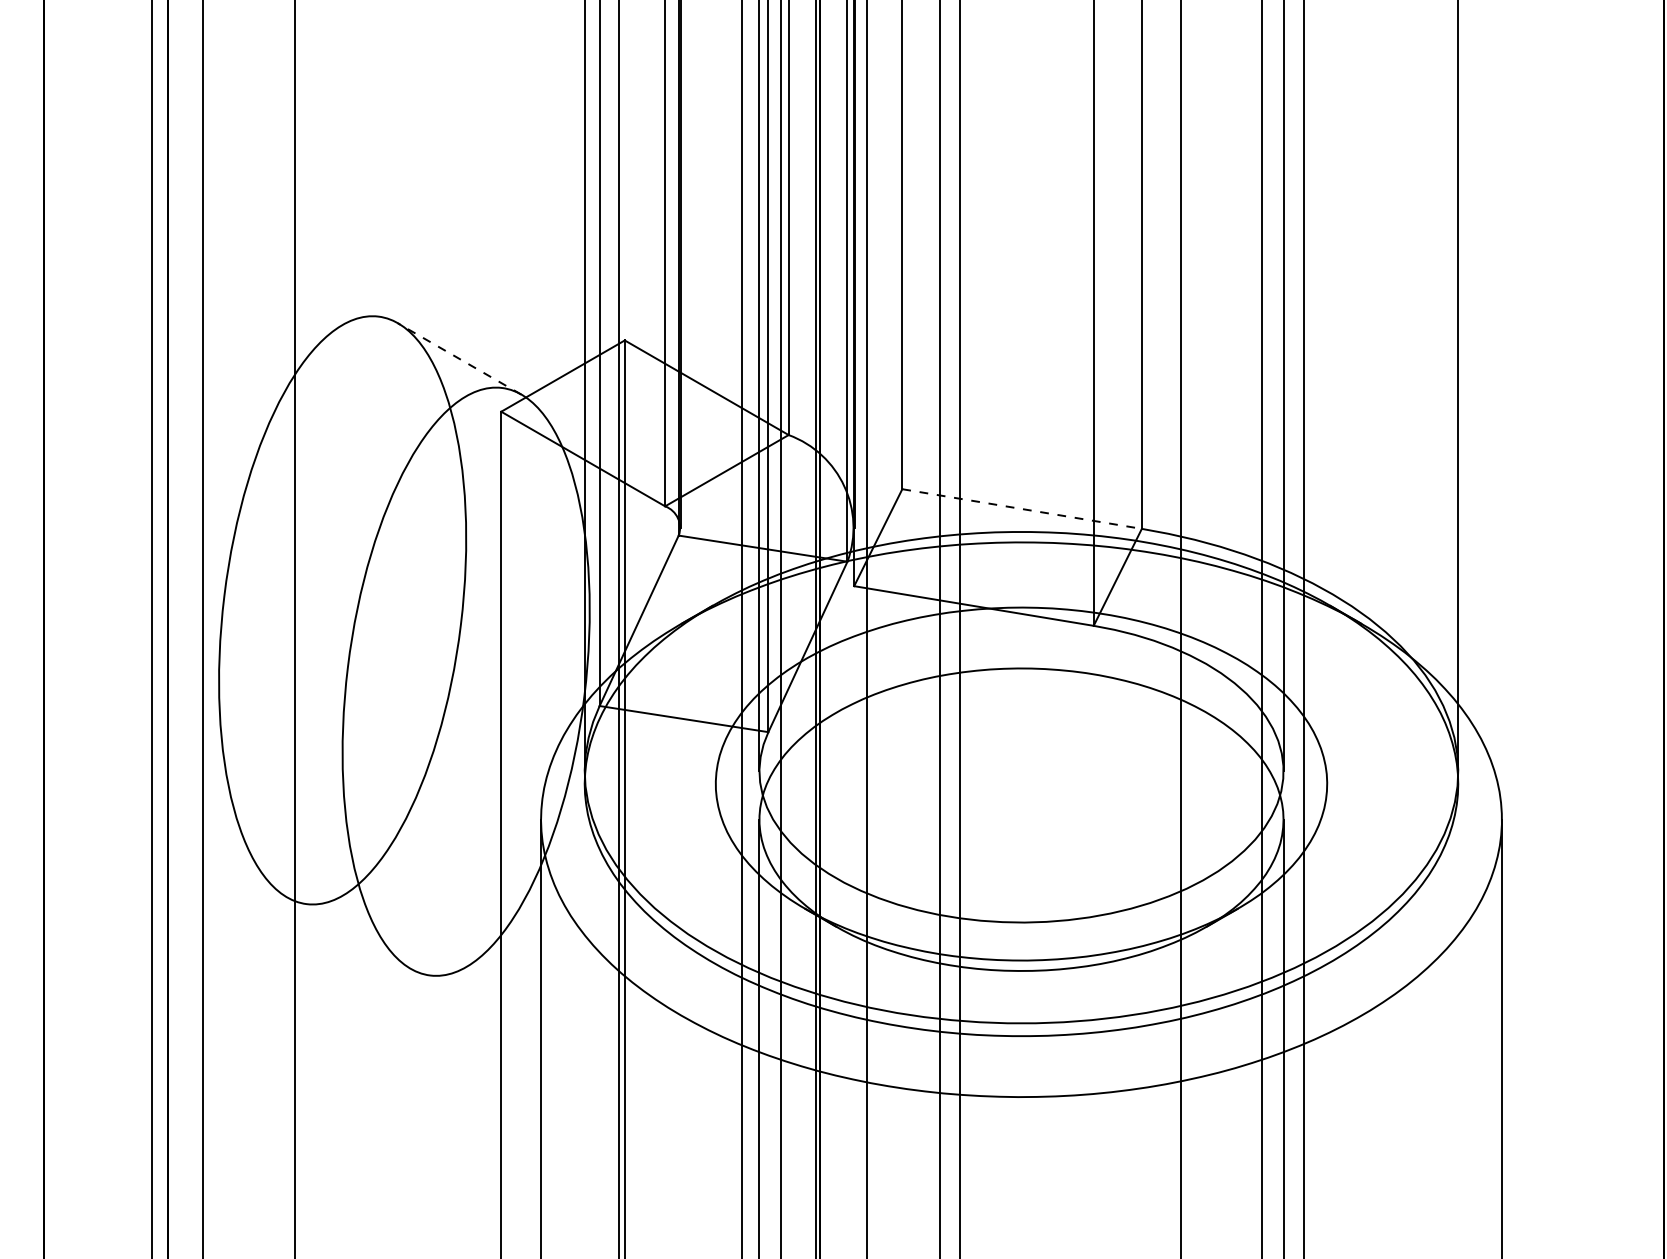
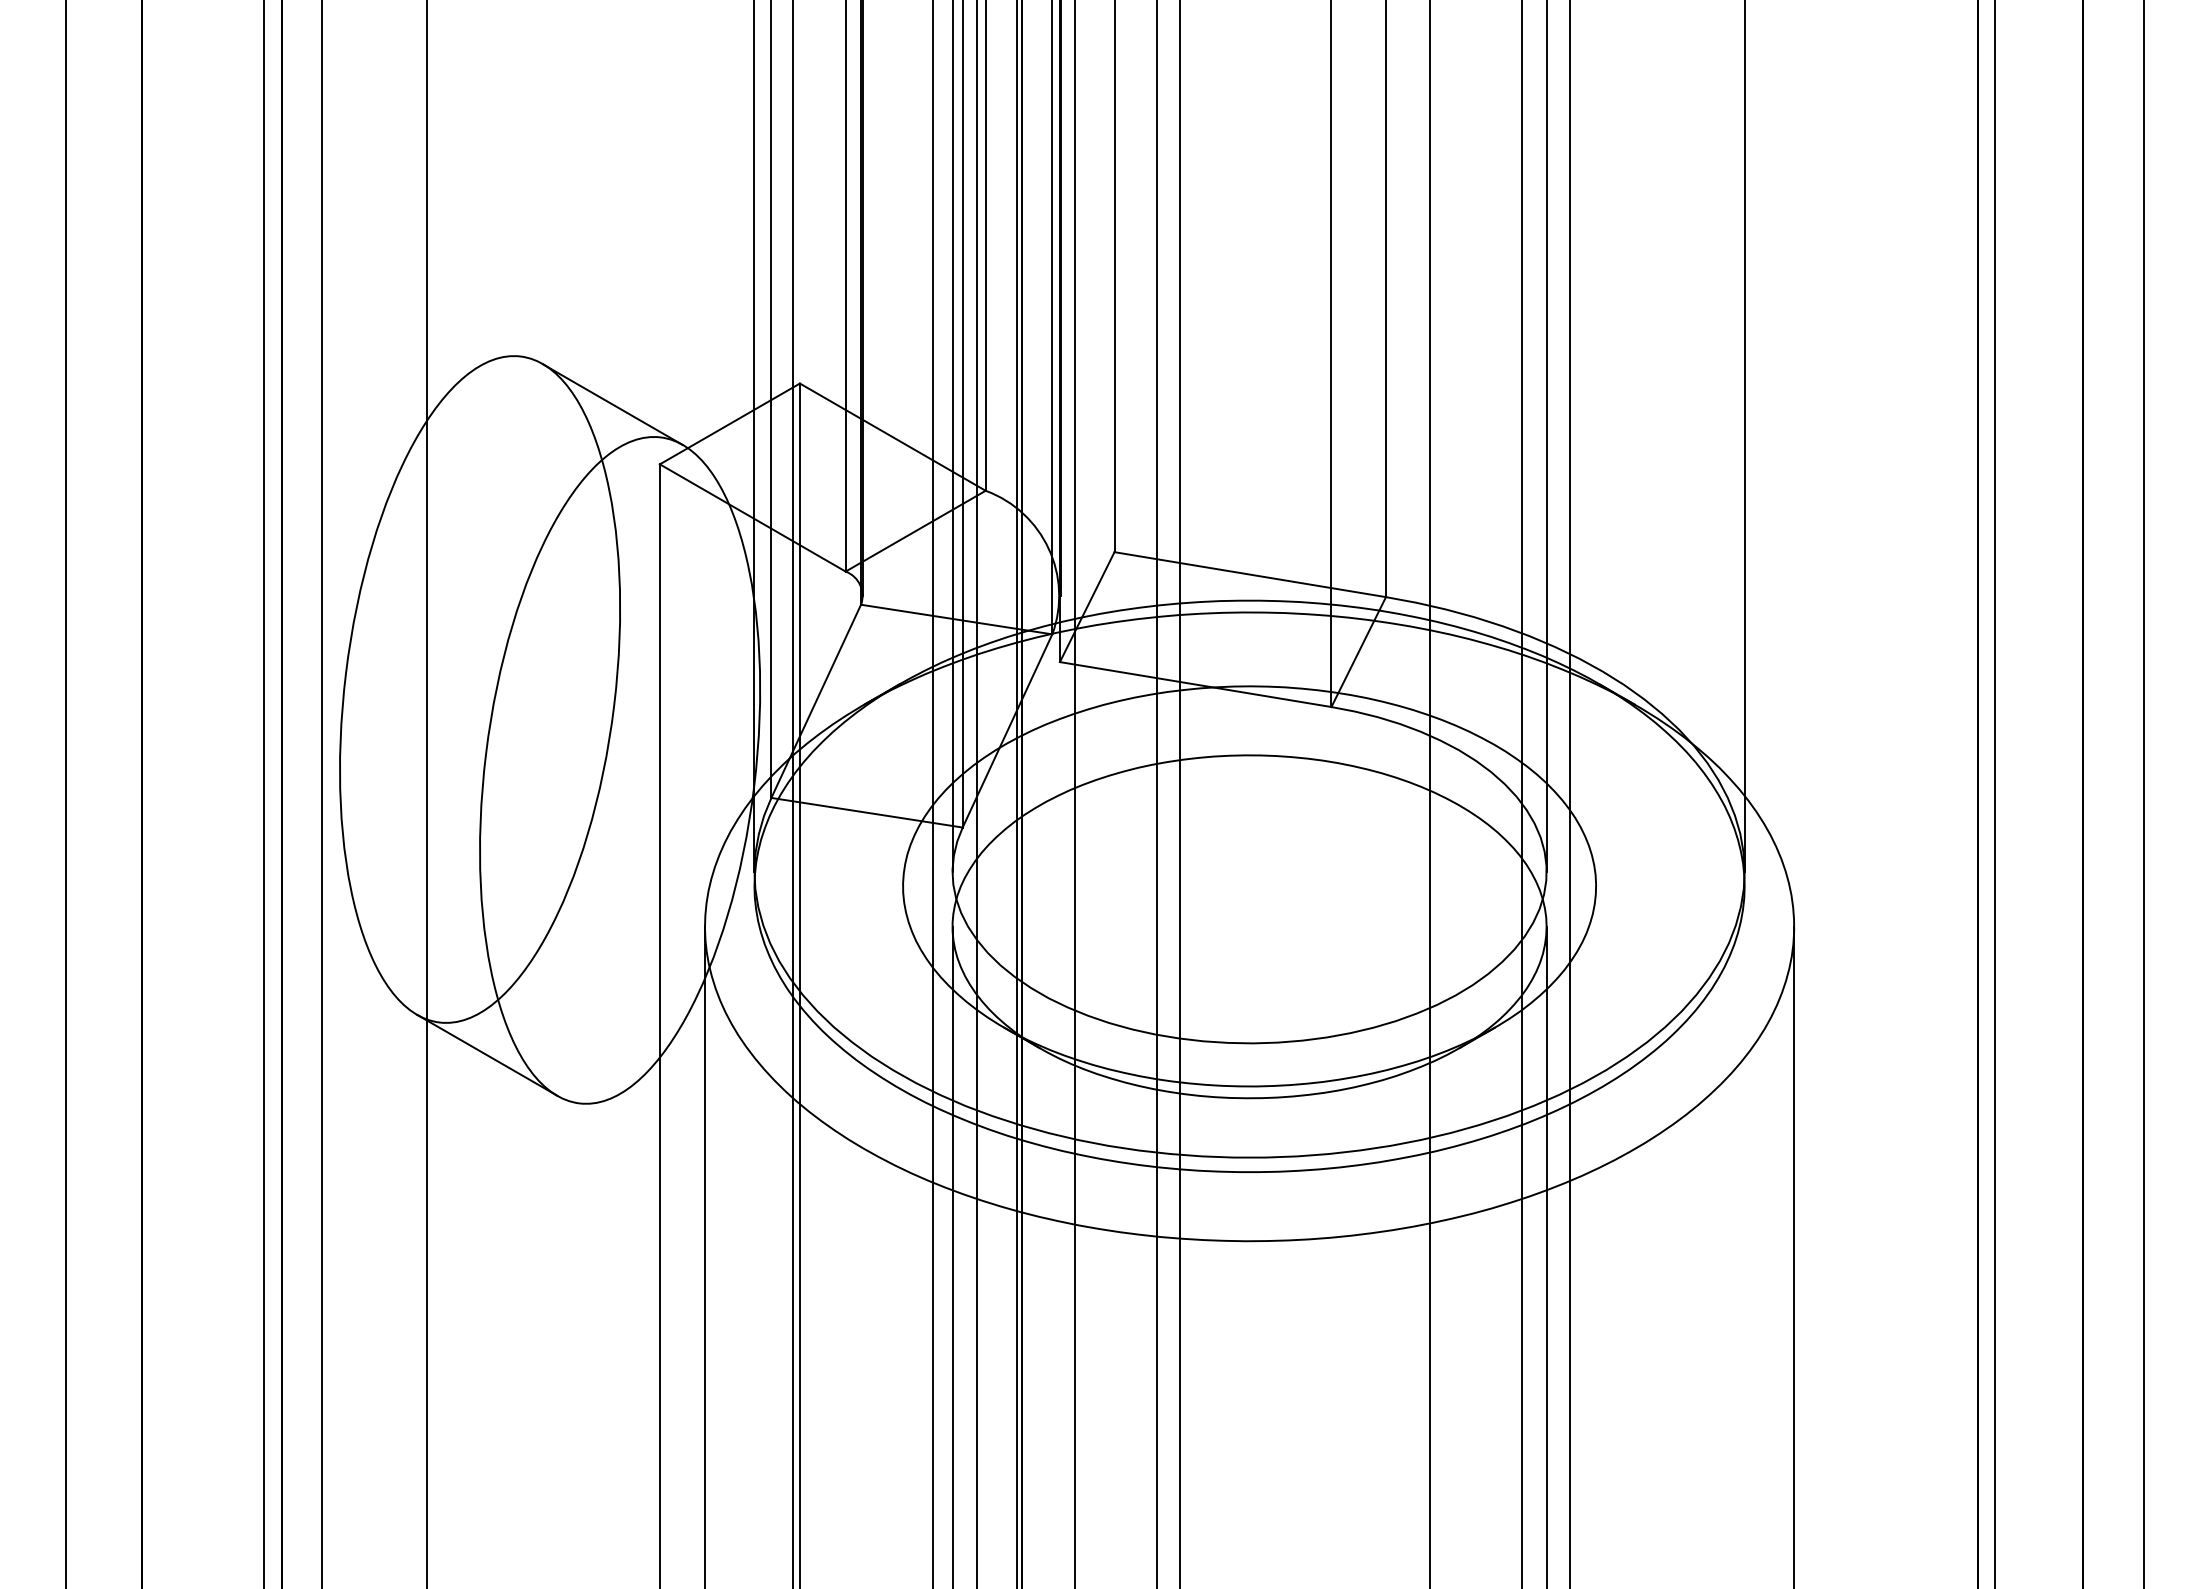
line: (459, 358) -> (612, 404), dashed -> solid
line: (1022, 508) -> (1250, 574), dashed -> solid
line: (349, 932) -> (487, 1054), added

